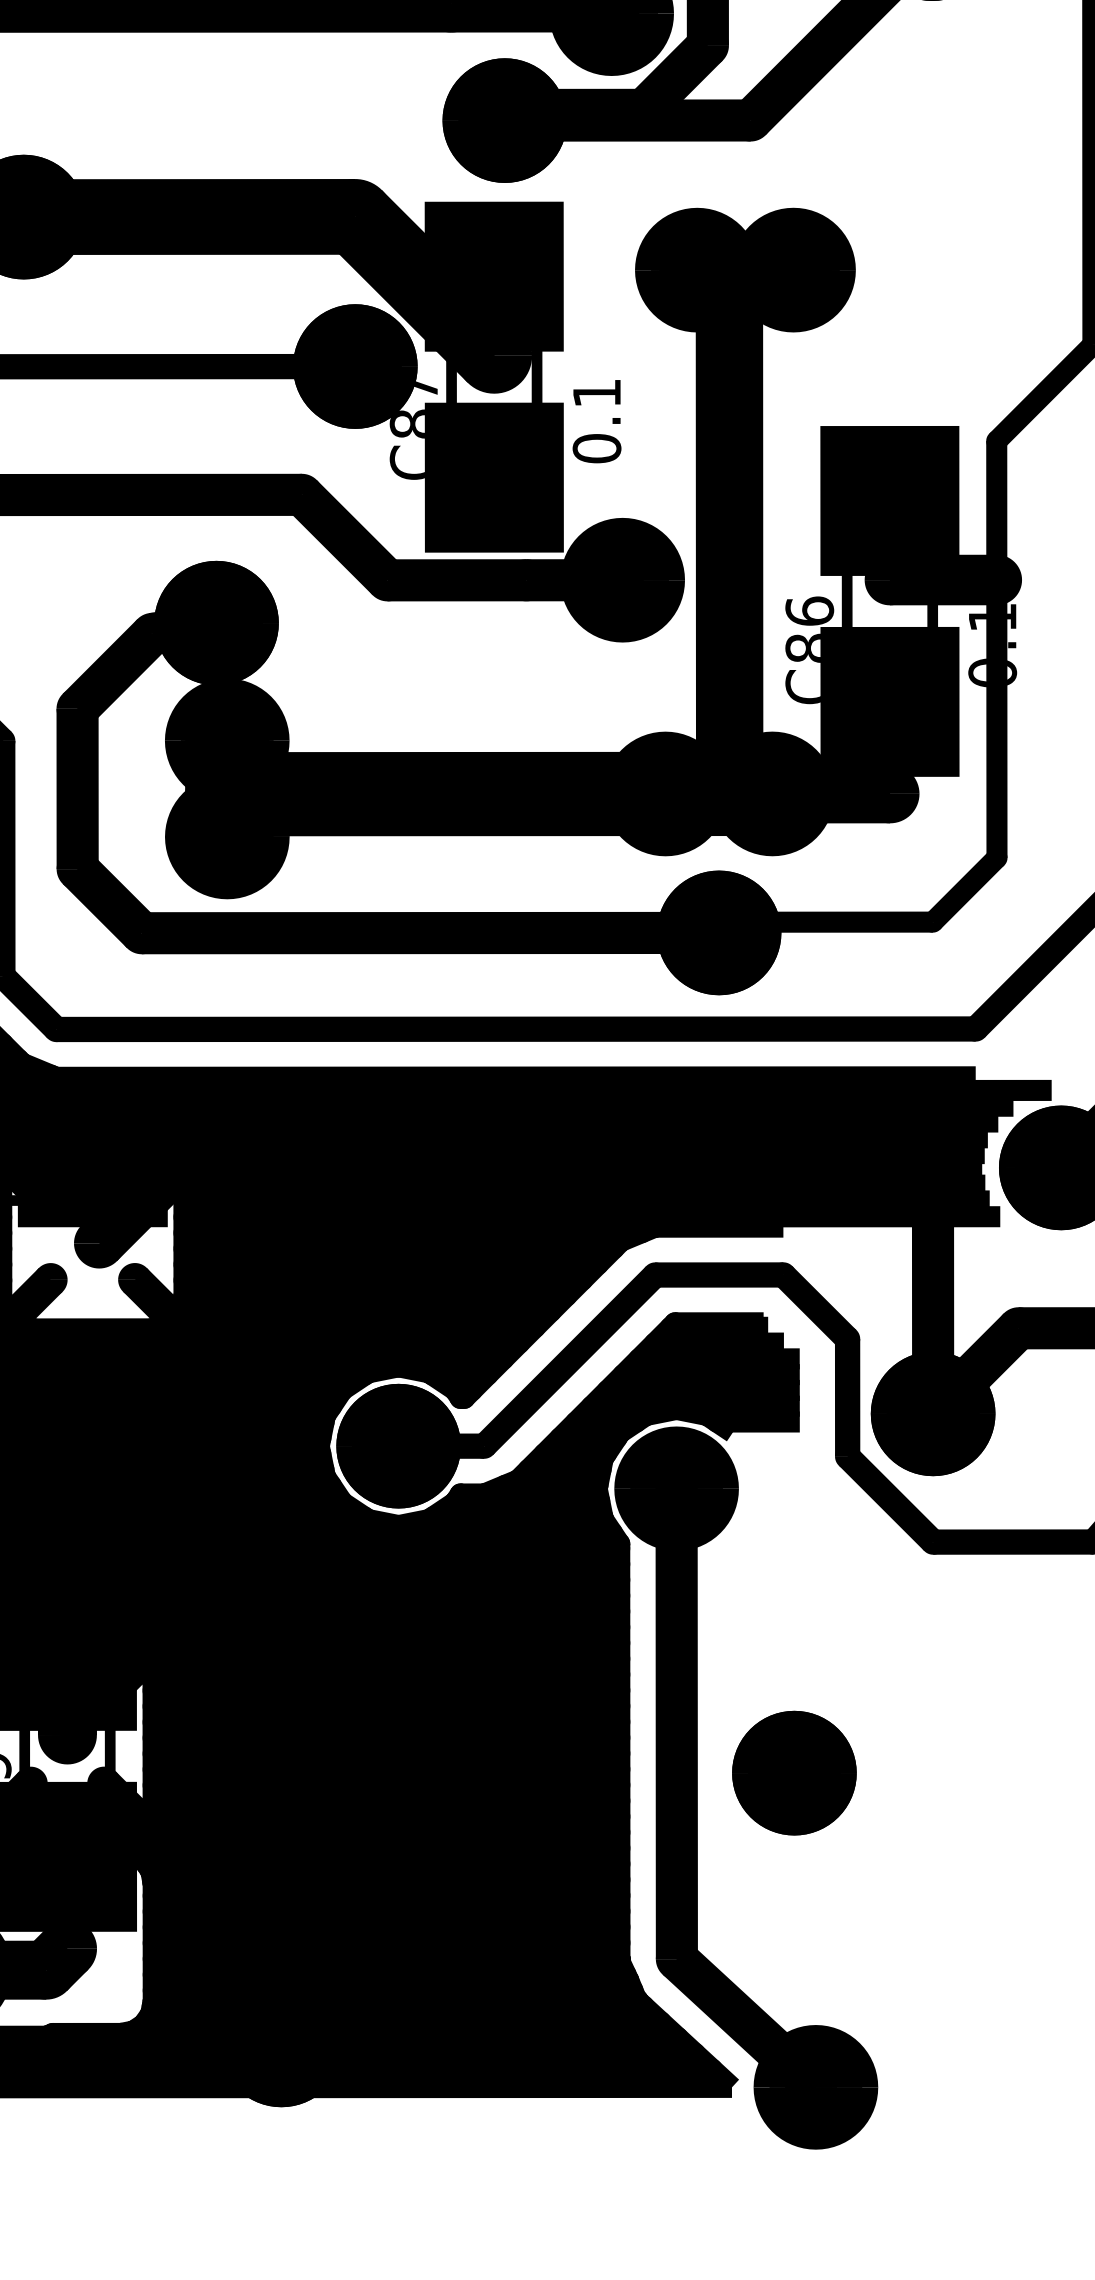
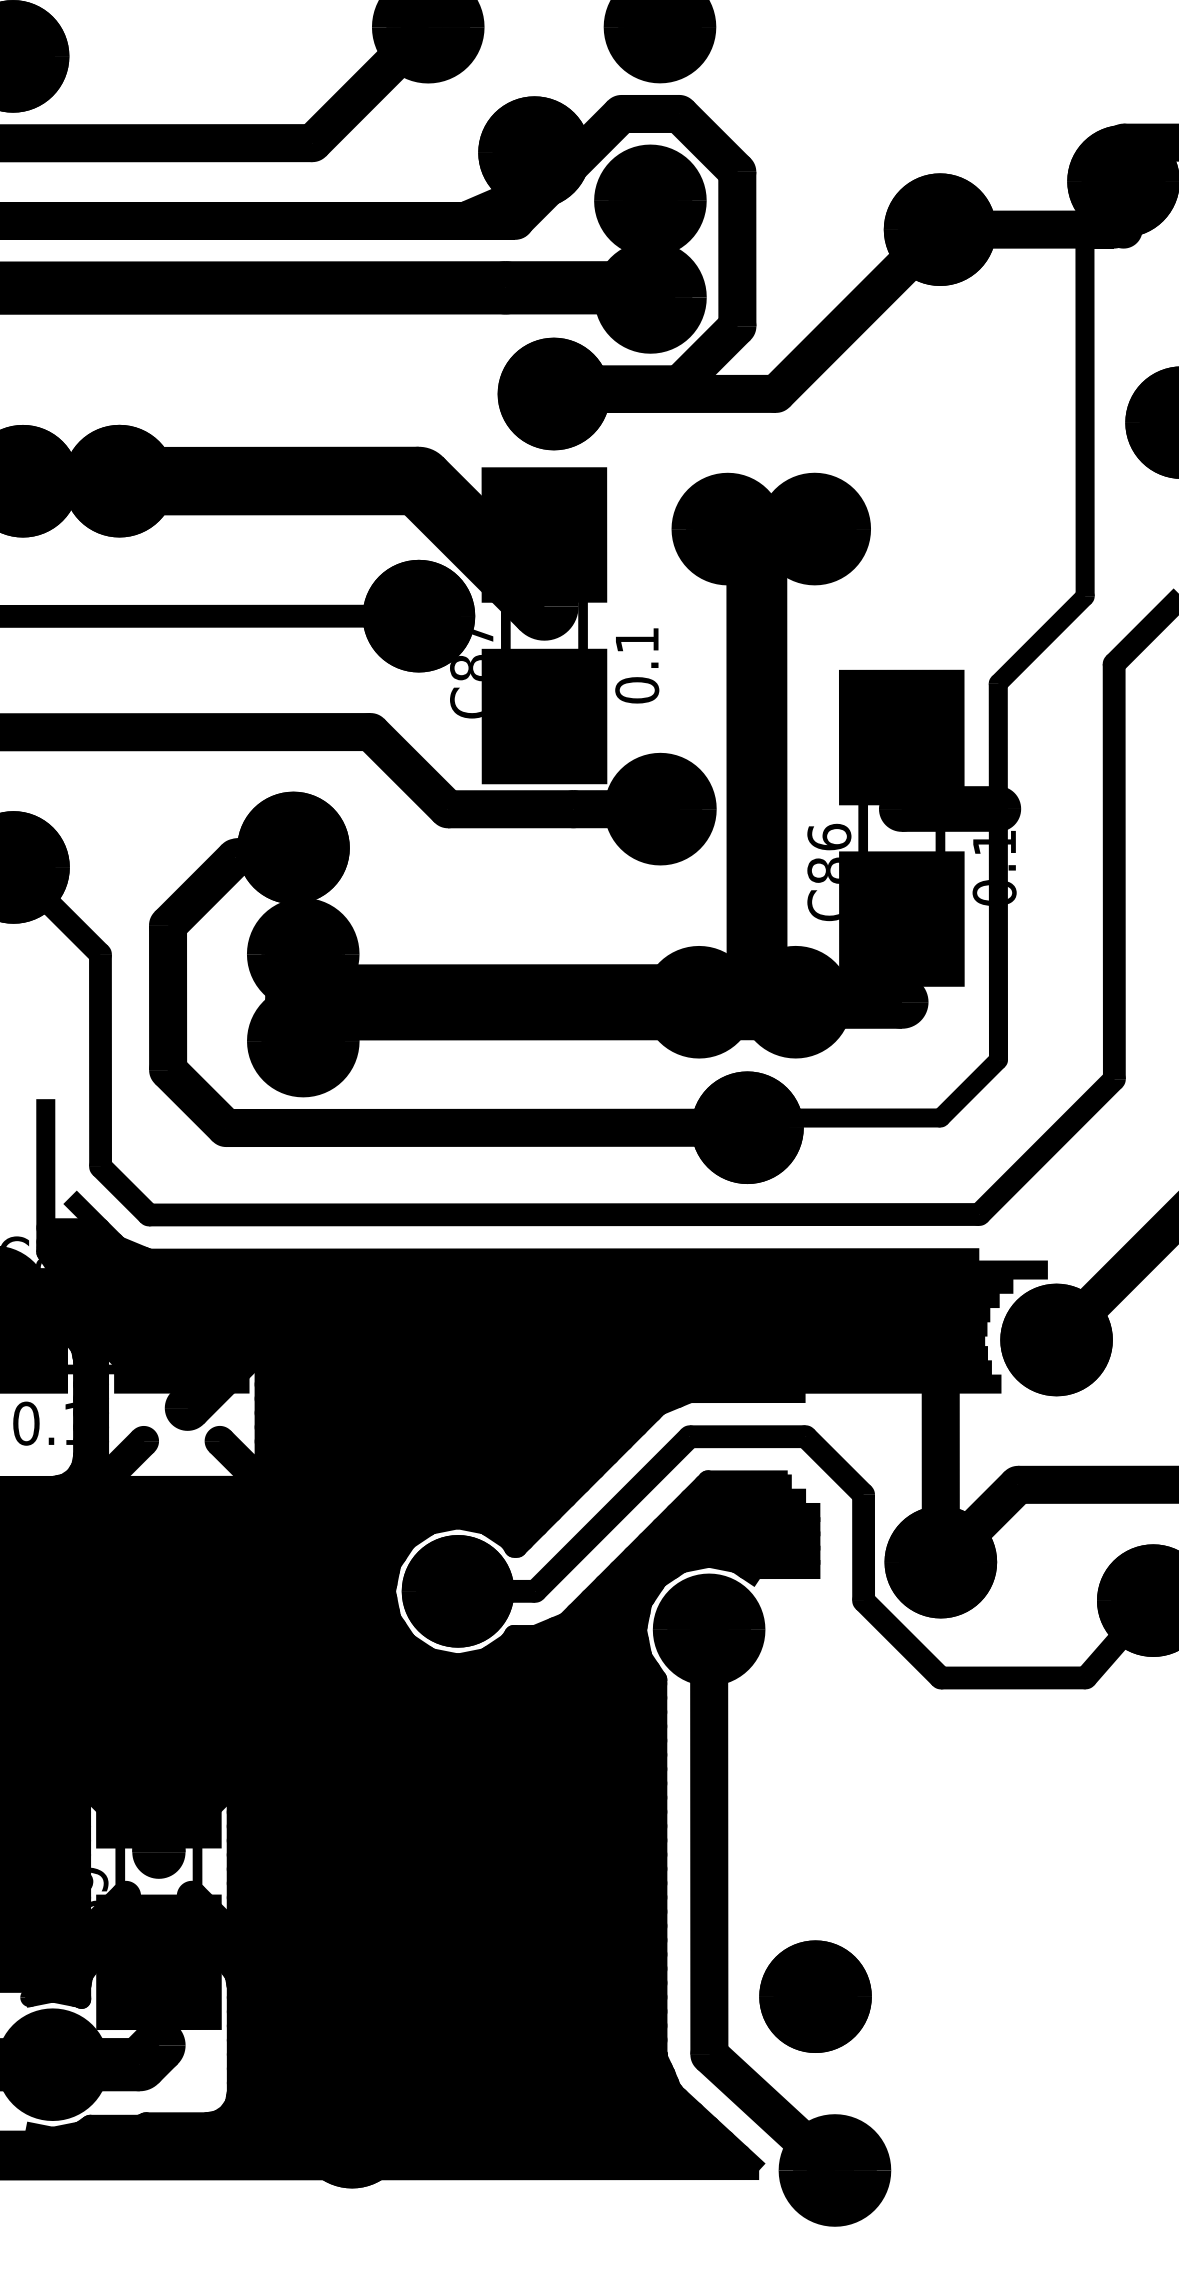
part: (794, 1772) -> (815, 1996), moved

